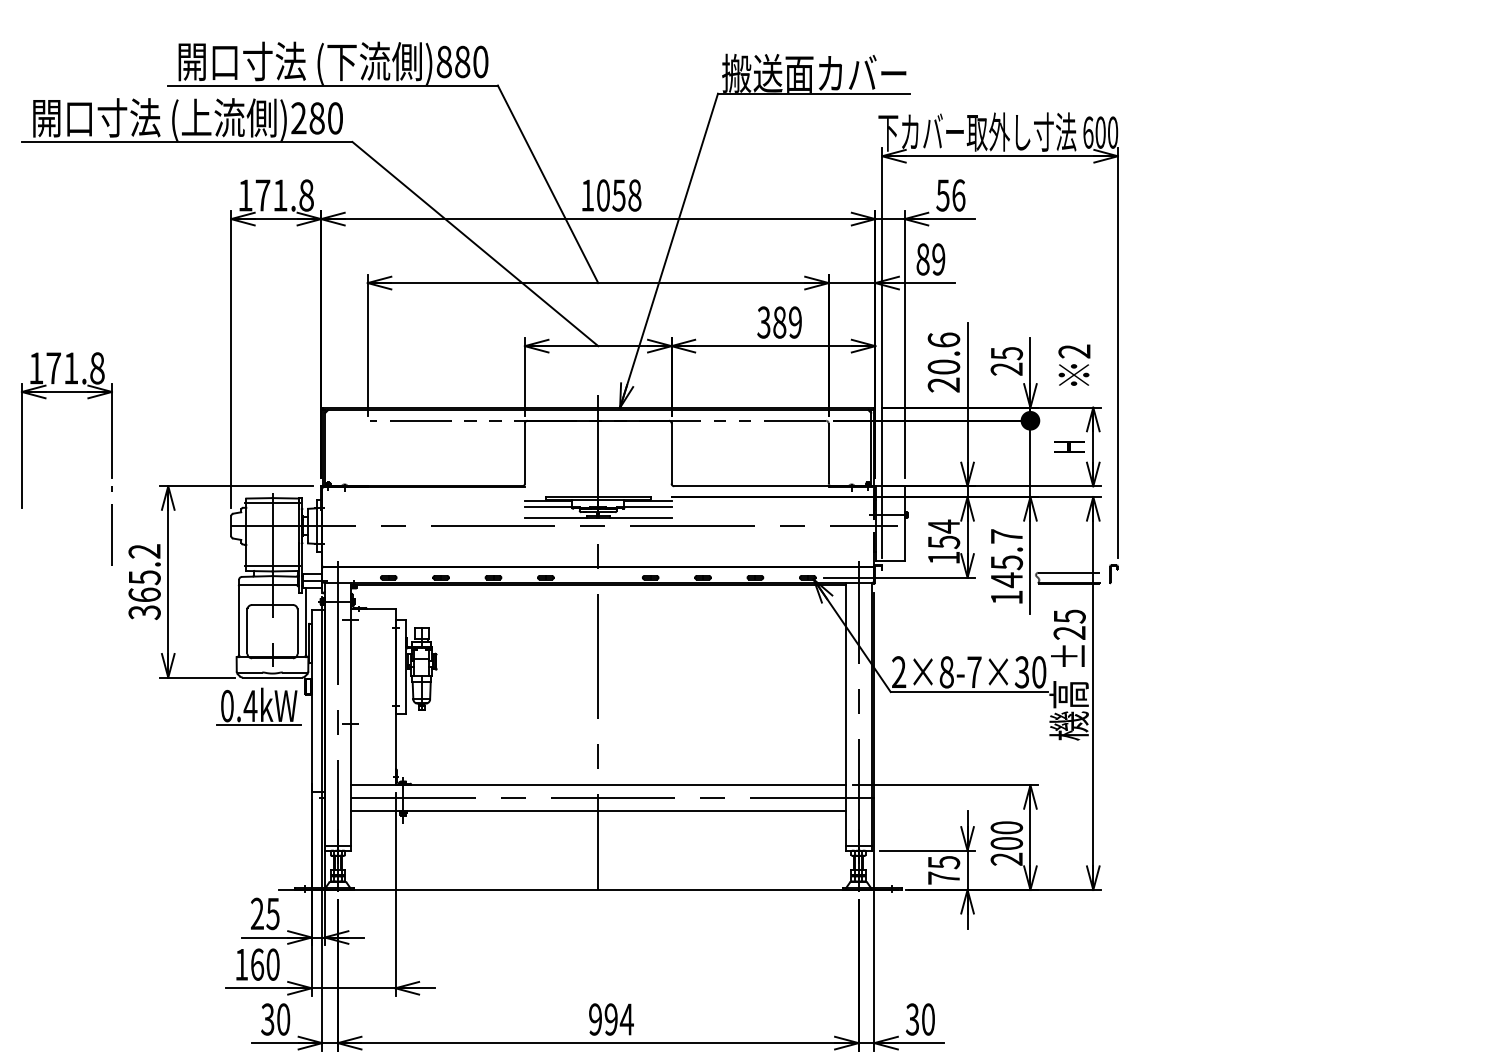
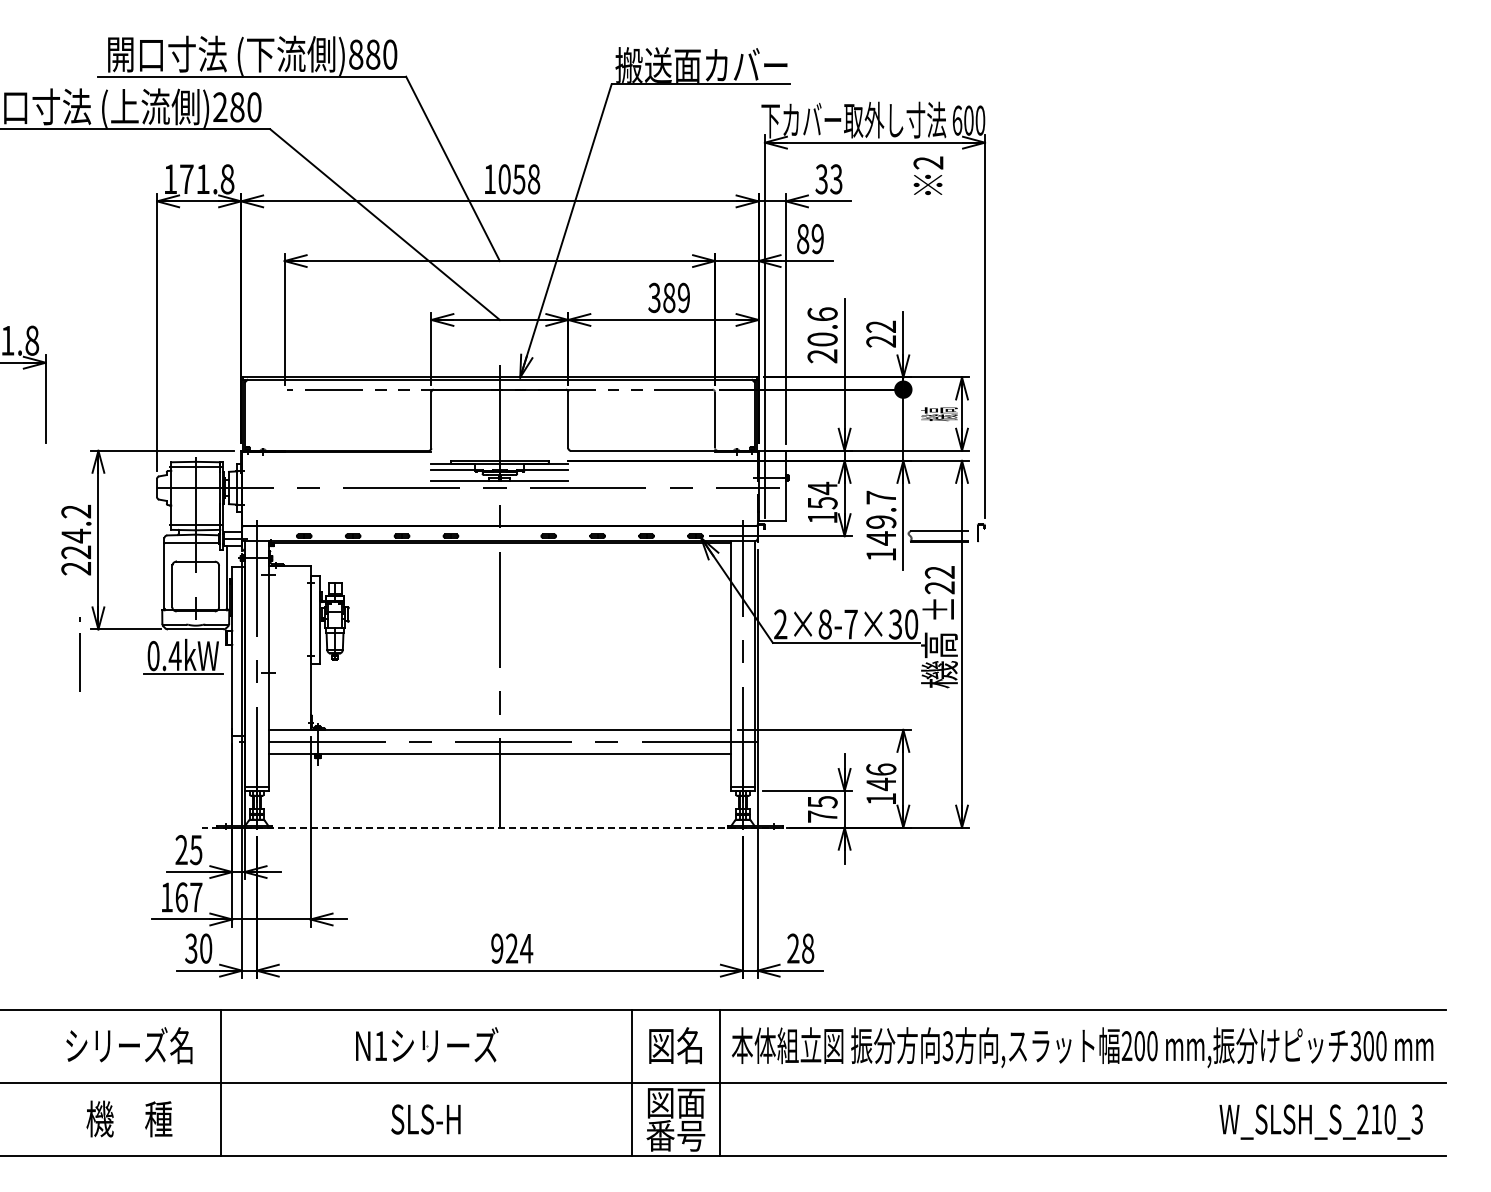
text: (951, 195) -> (829, 179), 56 -> 33
text: (1007, 353) -> (881, 326), 25 -> 22
text: (1074, 364) -> (928, 175), moved
text: (1069, 447) -> (939, 414), H -> 機高
line: (111, 526) -> (79, 654), moved
text: (1007, 563) -> (881, 522), 145.7 -> 149.7
text: (144, 594) -> (76, 551), 365.2 -> 224.2
text: (1069, 616) -> (939, 572), ±25 -> ±22
text: (1007, 843) -> (881, 784), 200 -> 146
line: (588, 889) -> (490, 827), solid -> dashed
text: (273, 964) -> (196, 897), 160 -> 167
text: (611, 1019) -> (512, 948), 994 -> 924
text: (920, 1019) -> (800, 948), 30 -> 28

